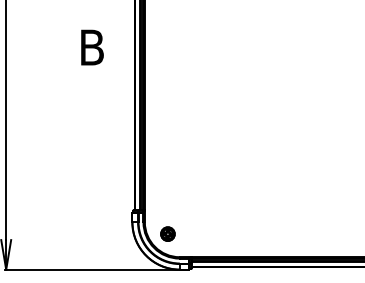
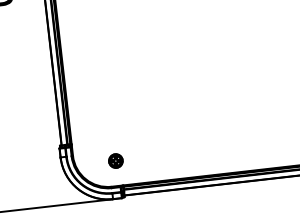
part: (167, 233) -> (115, 160), moved

